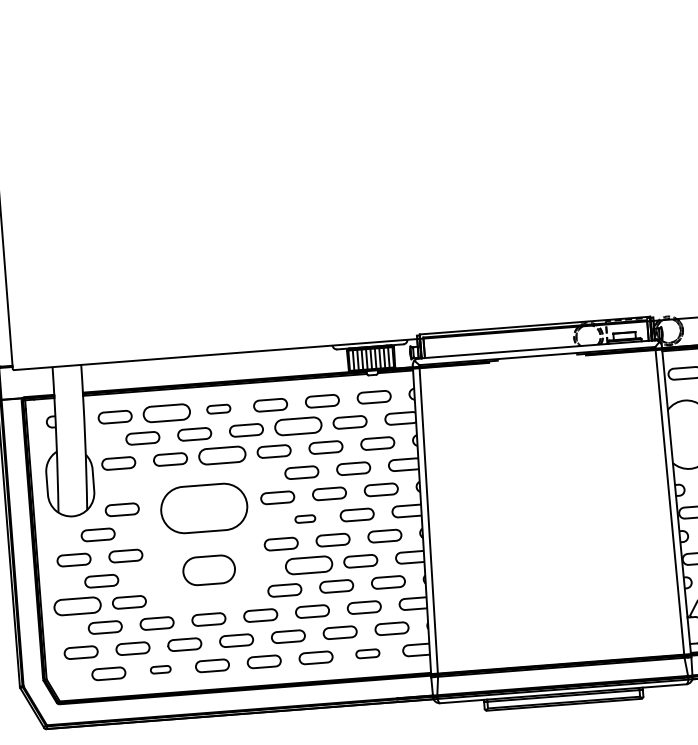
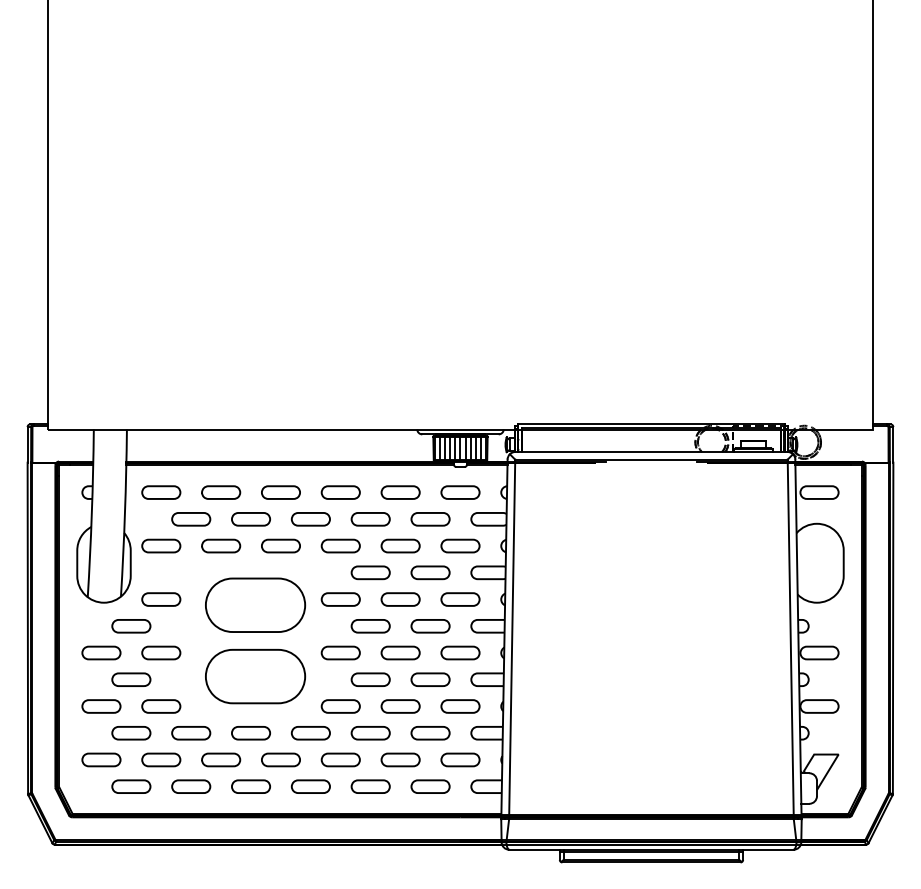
part: (218, 409) -> (280, 492), size x1.43
part: (167, 413) -> (221, 492), size x0.71
part: (298, 426) -> (370, 519), size x0.71
part: (221, 455) -> (280, 545), size x0.71
part: (305, 519) -> (370, 626), size x1.67
part: (308, 565) -> (370, 679), size x0.71
part: (208, 570) -> (255, 676), size x1.67
part: (77, 606) -> (101, 706), size x0.71
part: (367, 653) -> (430, 786), size x1.43
part: (160, 669) -> (191, 786), size x1.67

